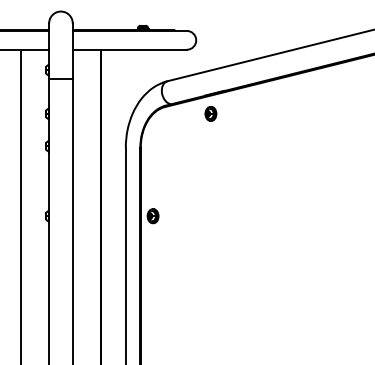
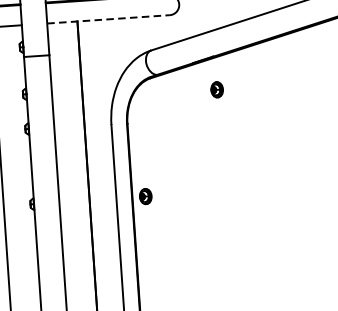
line: (130, 49) -> (109, 19), solid -> dashed
part: (210, 113) -> (216, 89), moved

